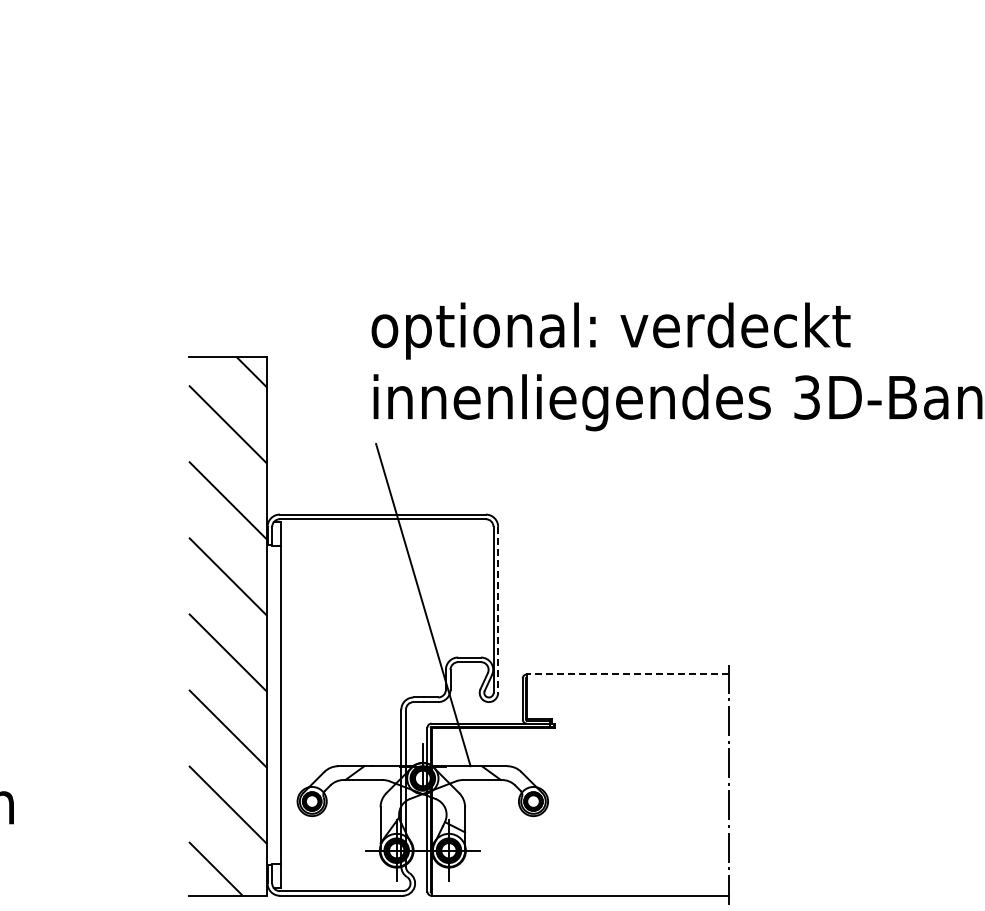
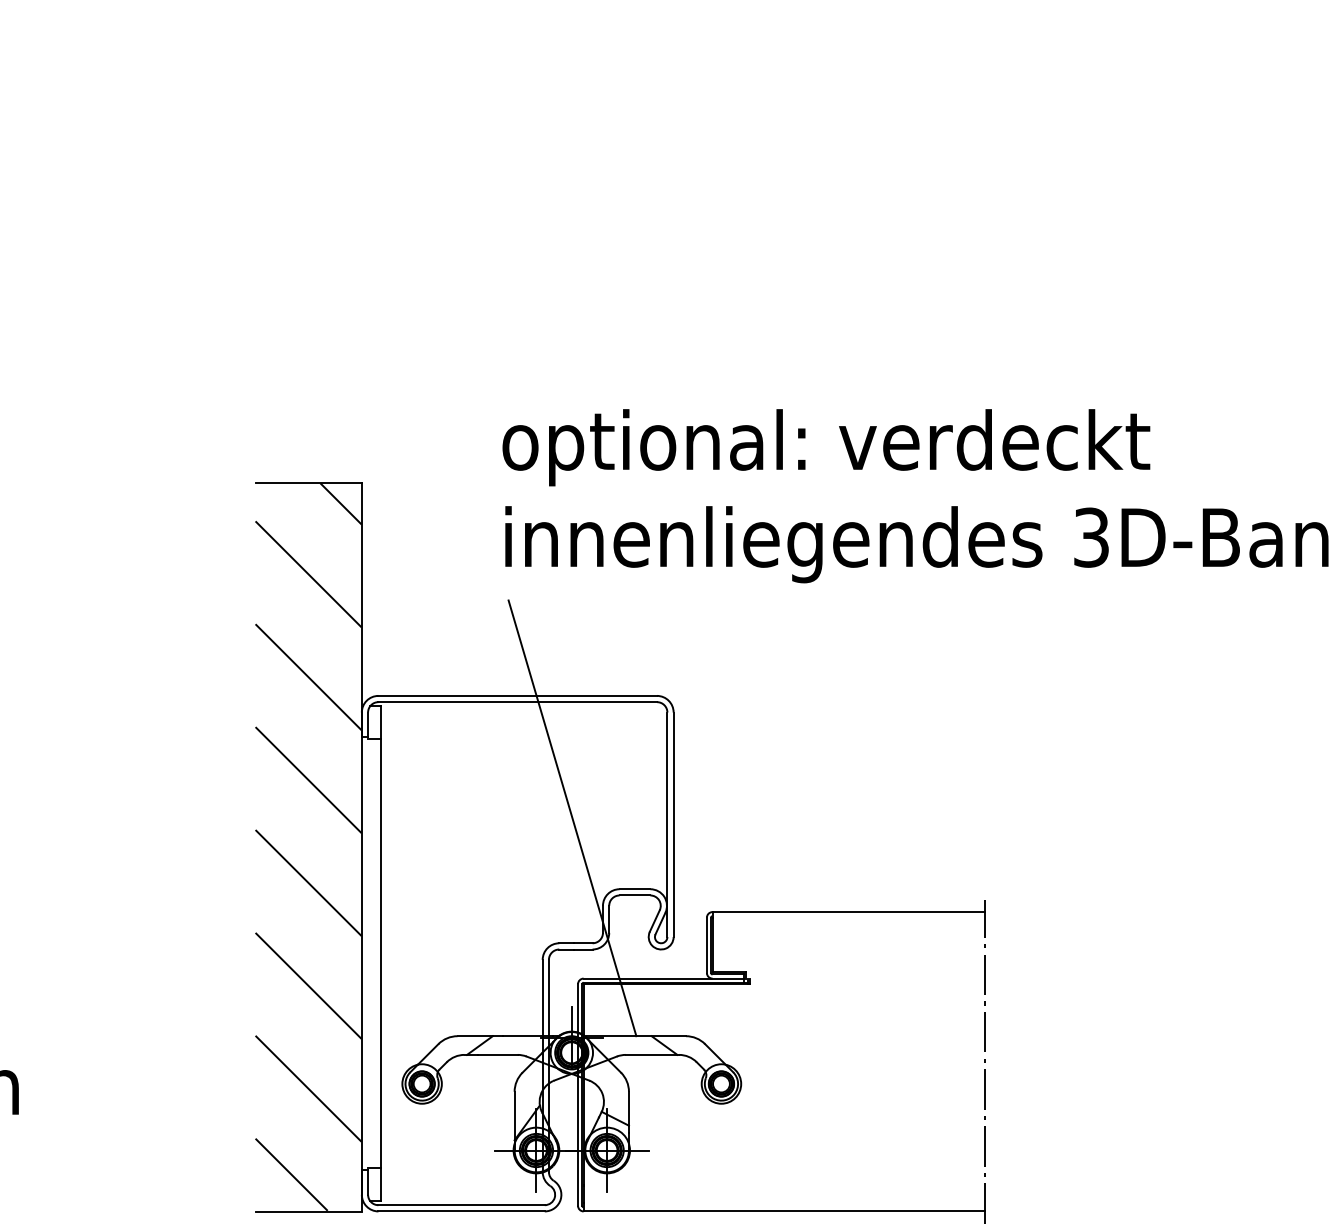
line: (498, 610) -> (674, 825), dashed -> solid
line: (627, 674) -> (848, 912), dashed -> solid

